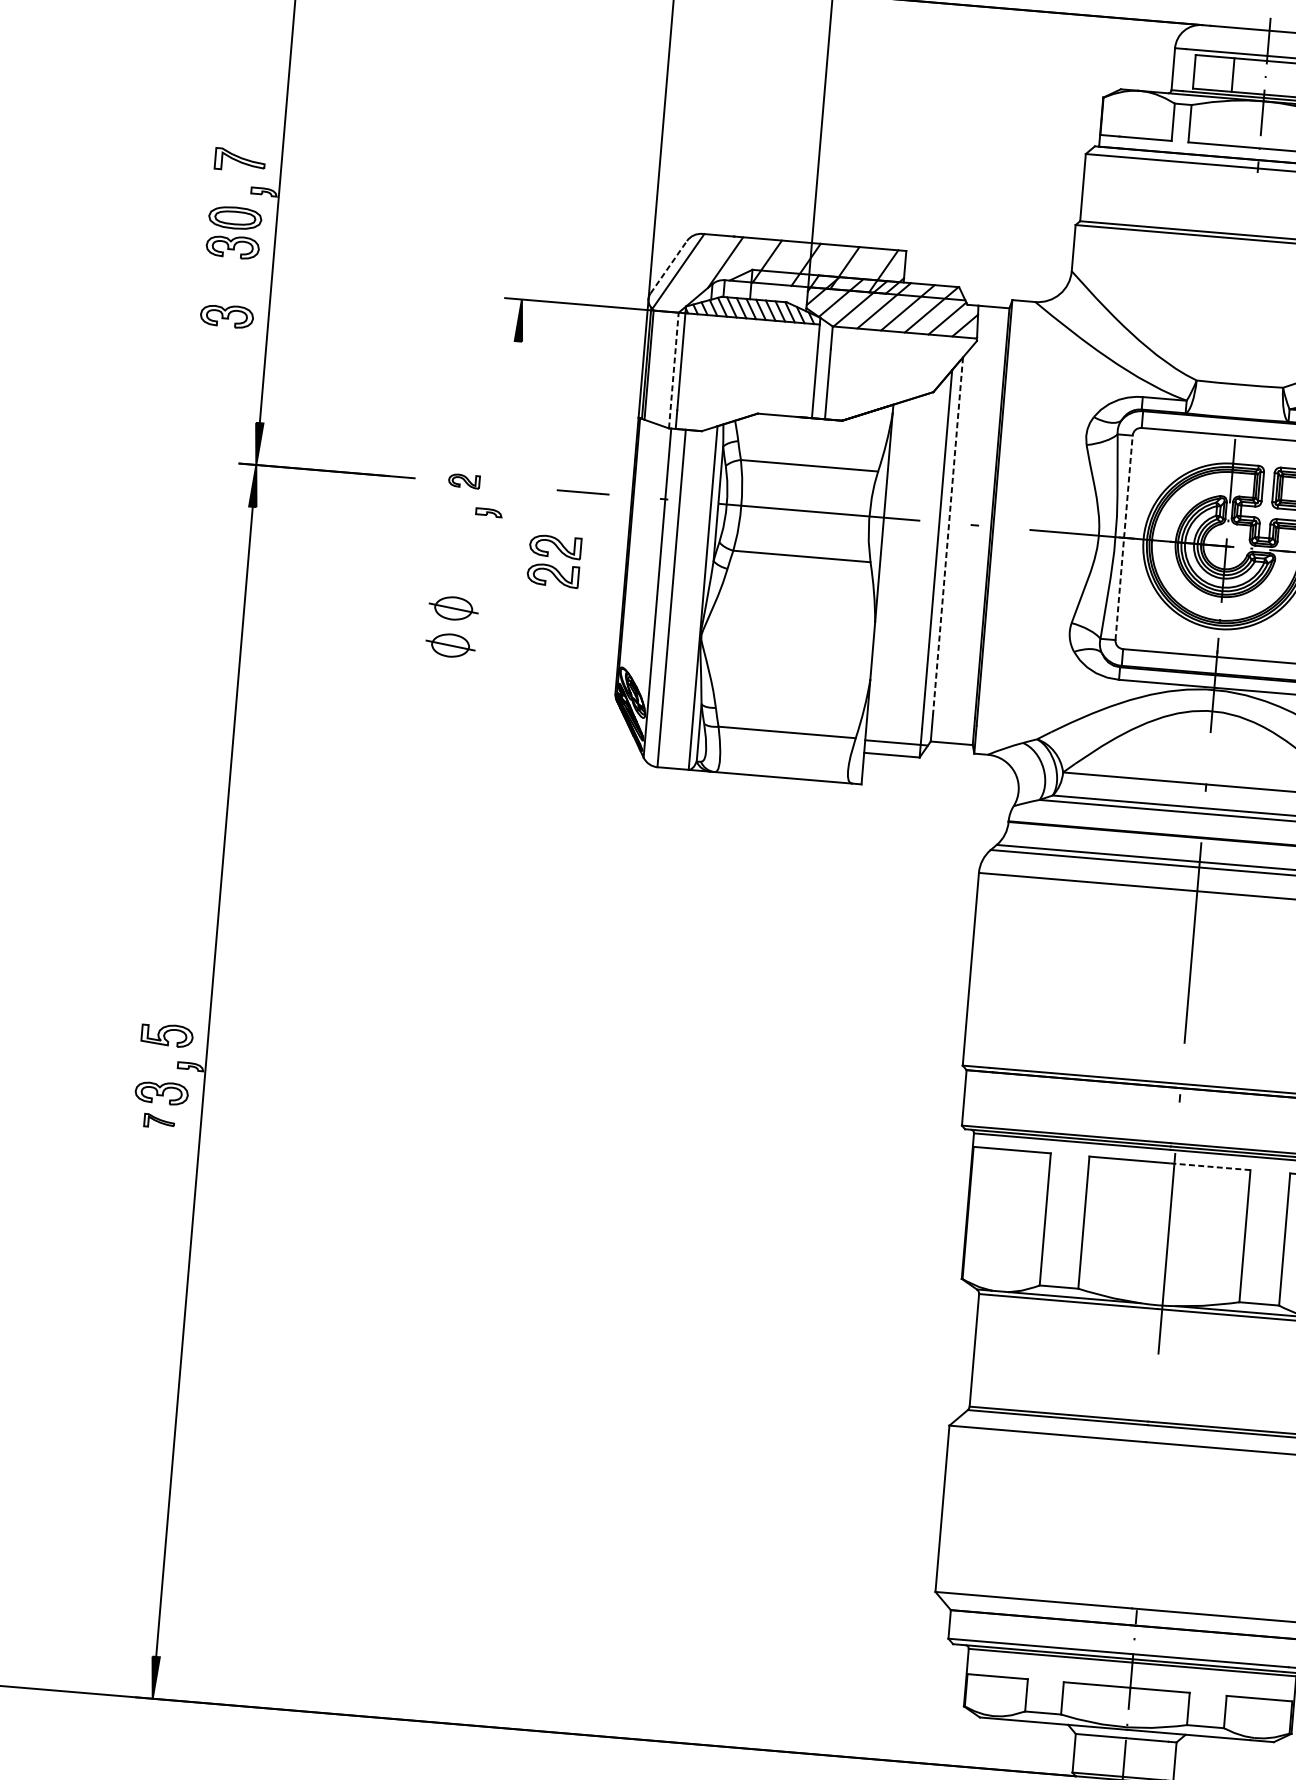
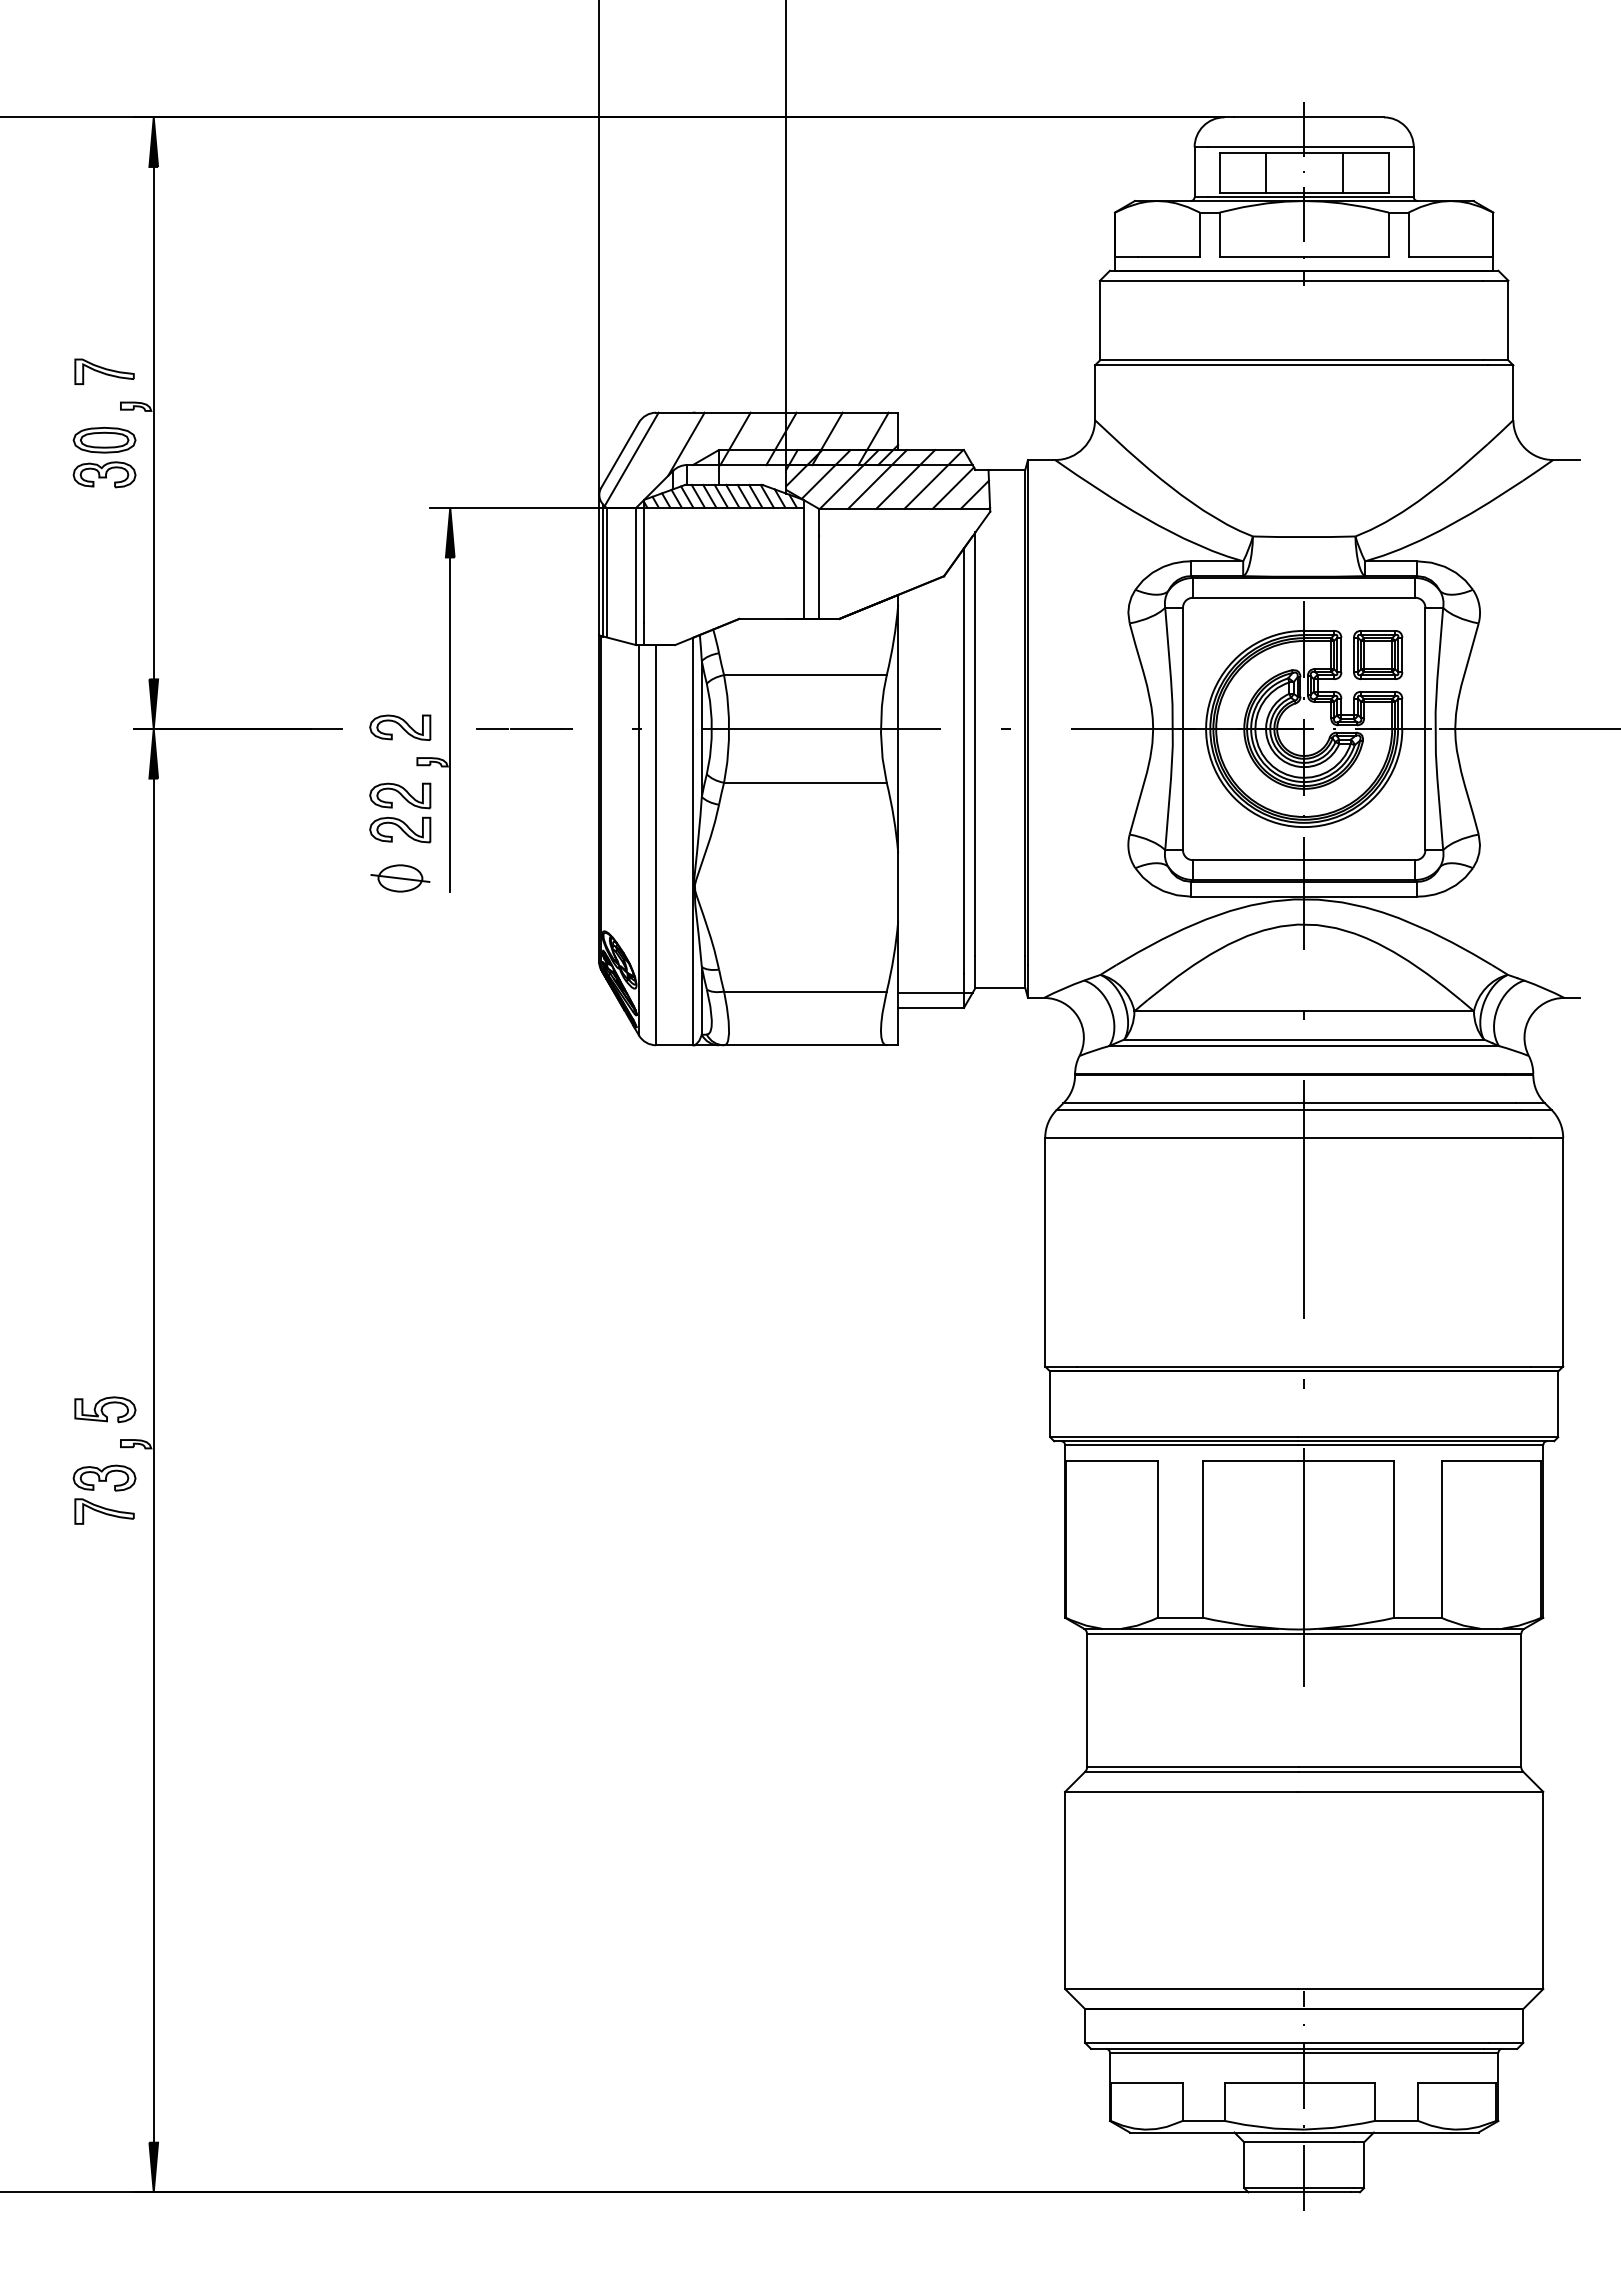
line: (669, 267) -> (620, 455), dashed -> solid
part: (226, 316) -> (104, 556), removed
line: (674, 370) -> (636, 576), dashed -> solid
part: (464, 481) -> (400, 727), size x1.67
line: (506, 482) -> (450, 724), added
line: (541, 489) -> (491, 729), added
line: (948, 536) -> (975, 744), dashed -> solid
line: (1124, 537) -> (1183, 728), dashed -> solid
part: (552, 565) -> (398, 818), moved
part: (450, 645) -> (400, 922), removed
part: (159, 1121) -> (104, 1511), size x1.67
line: (1210, 1167) -> (1346, 1461), dashed -> solid

